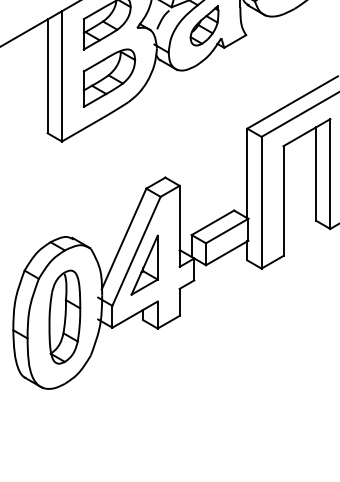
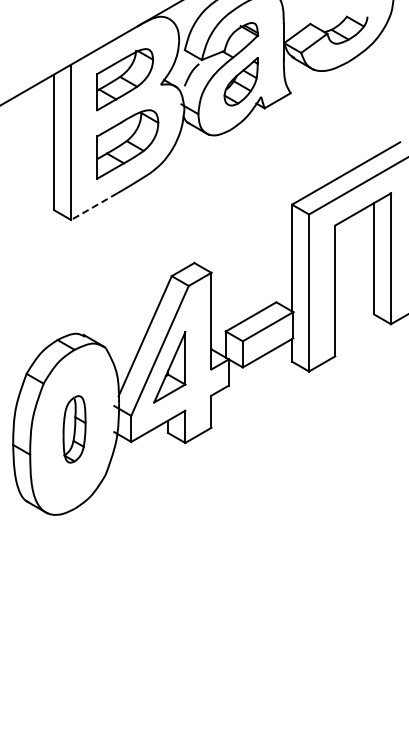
line: (81, 130) -> (94, 206), solid -> dashed
part: (64, 317) -> (74, 429), size x0.6

